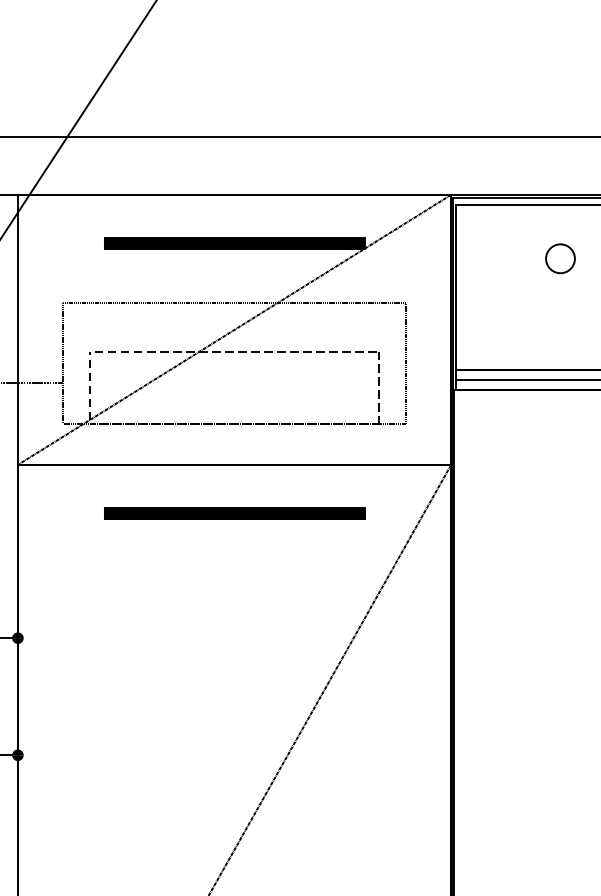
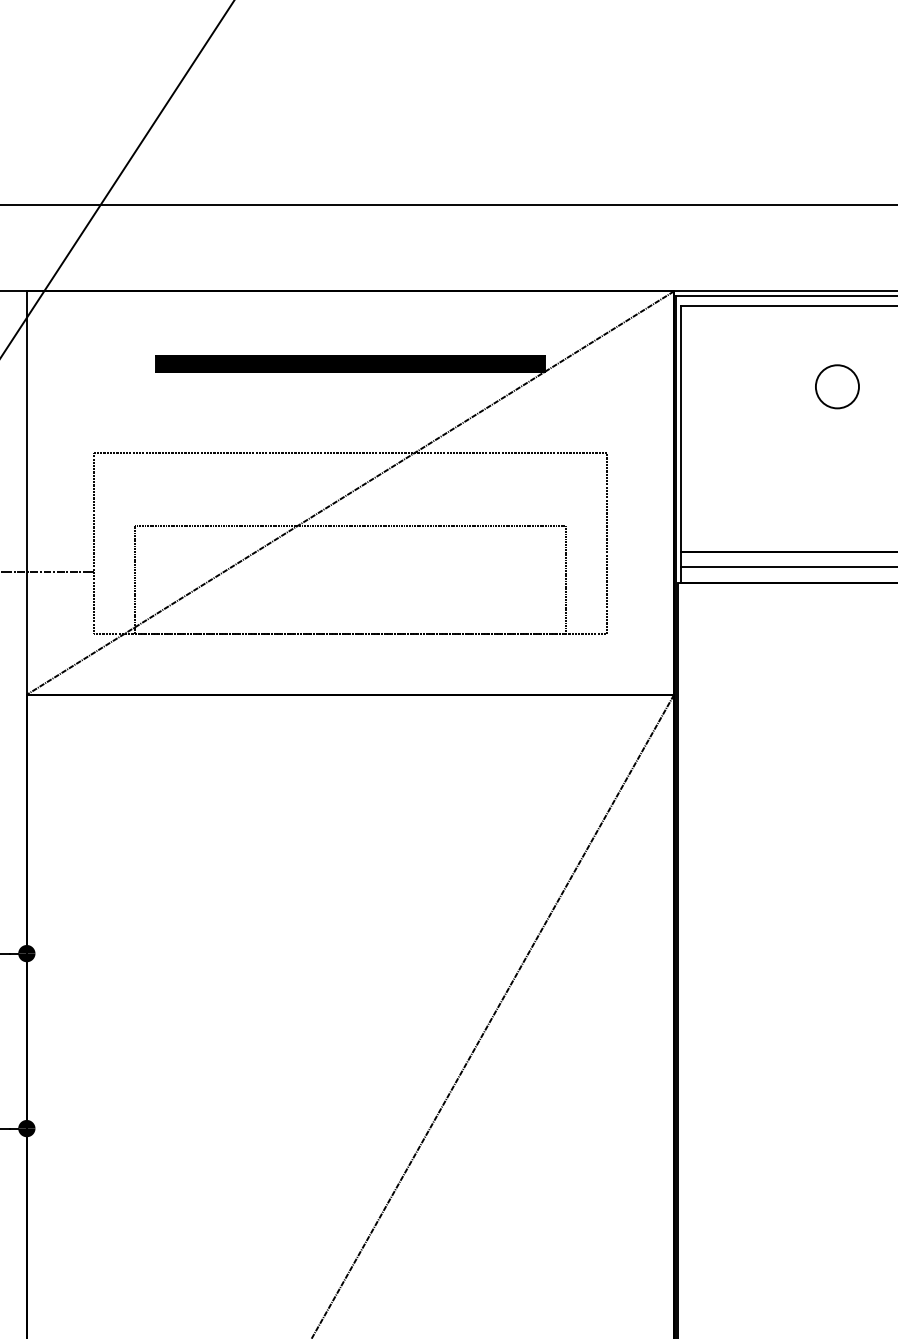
part: (234, 513) -> (350, 767), removed

